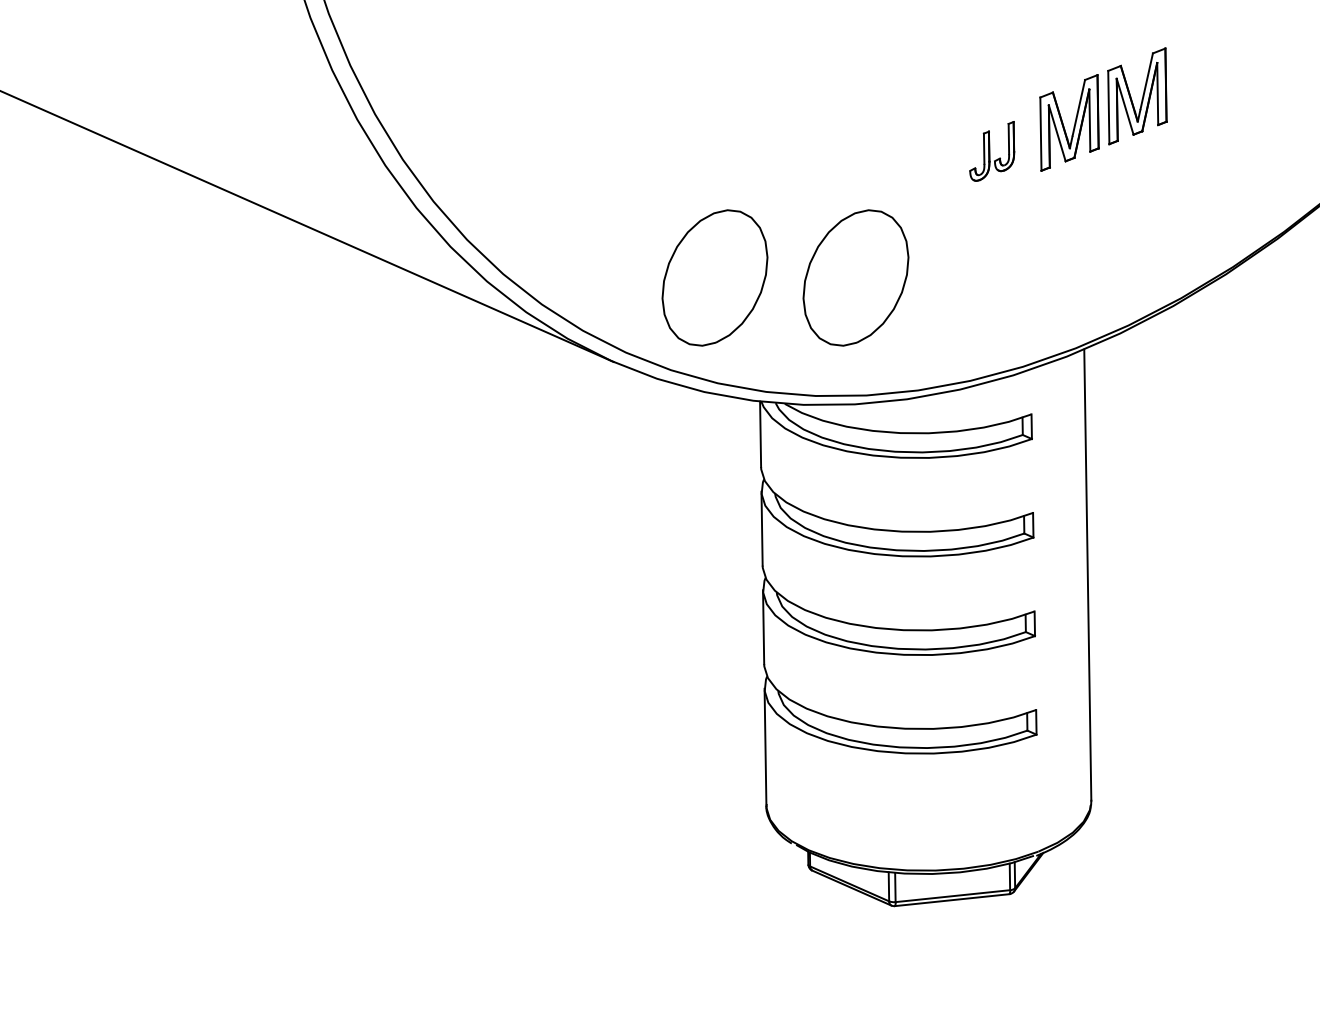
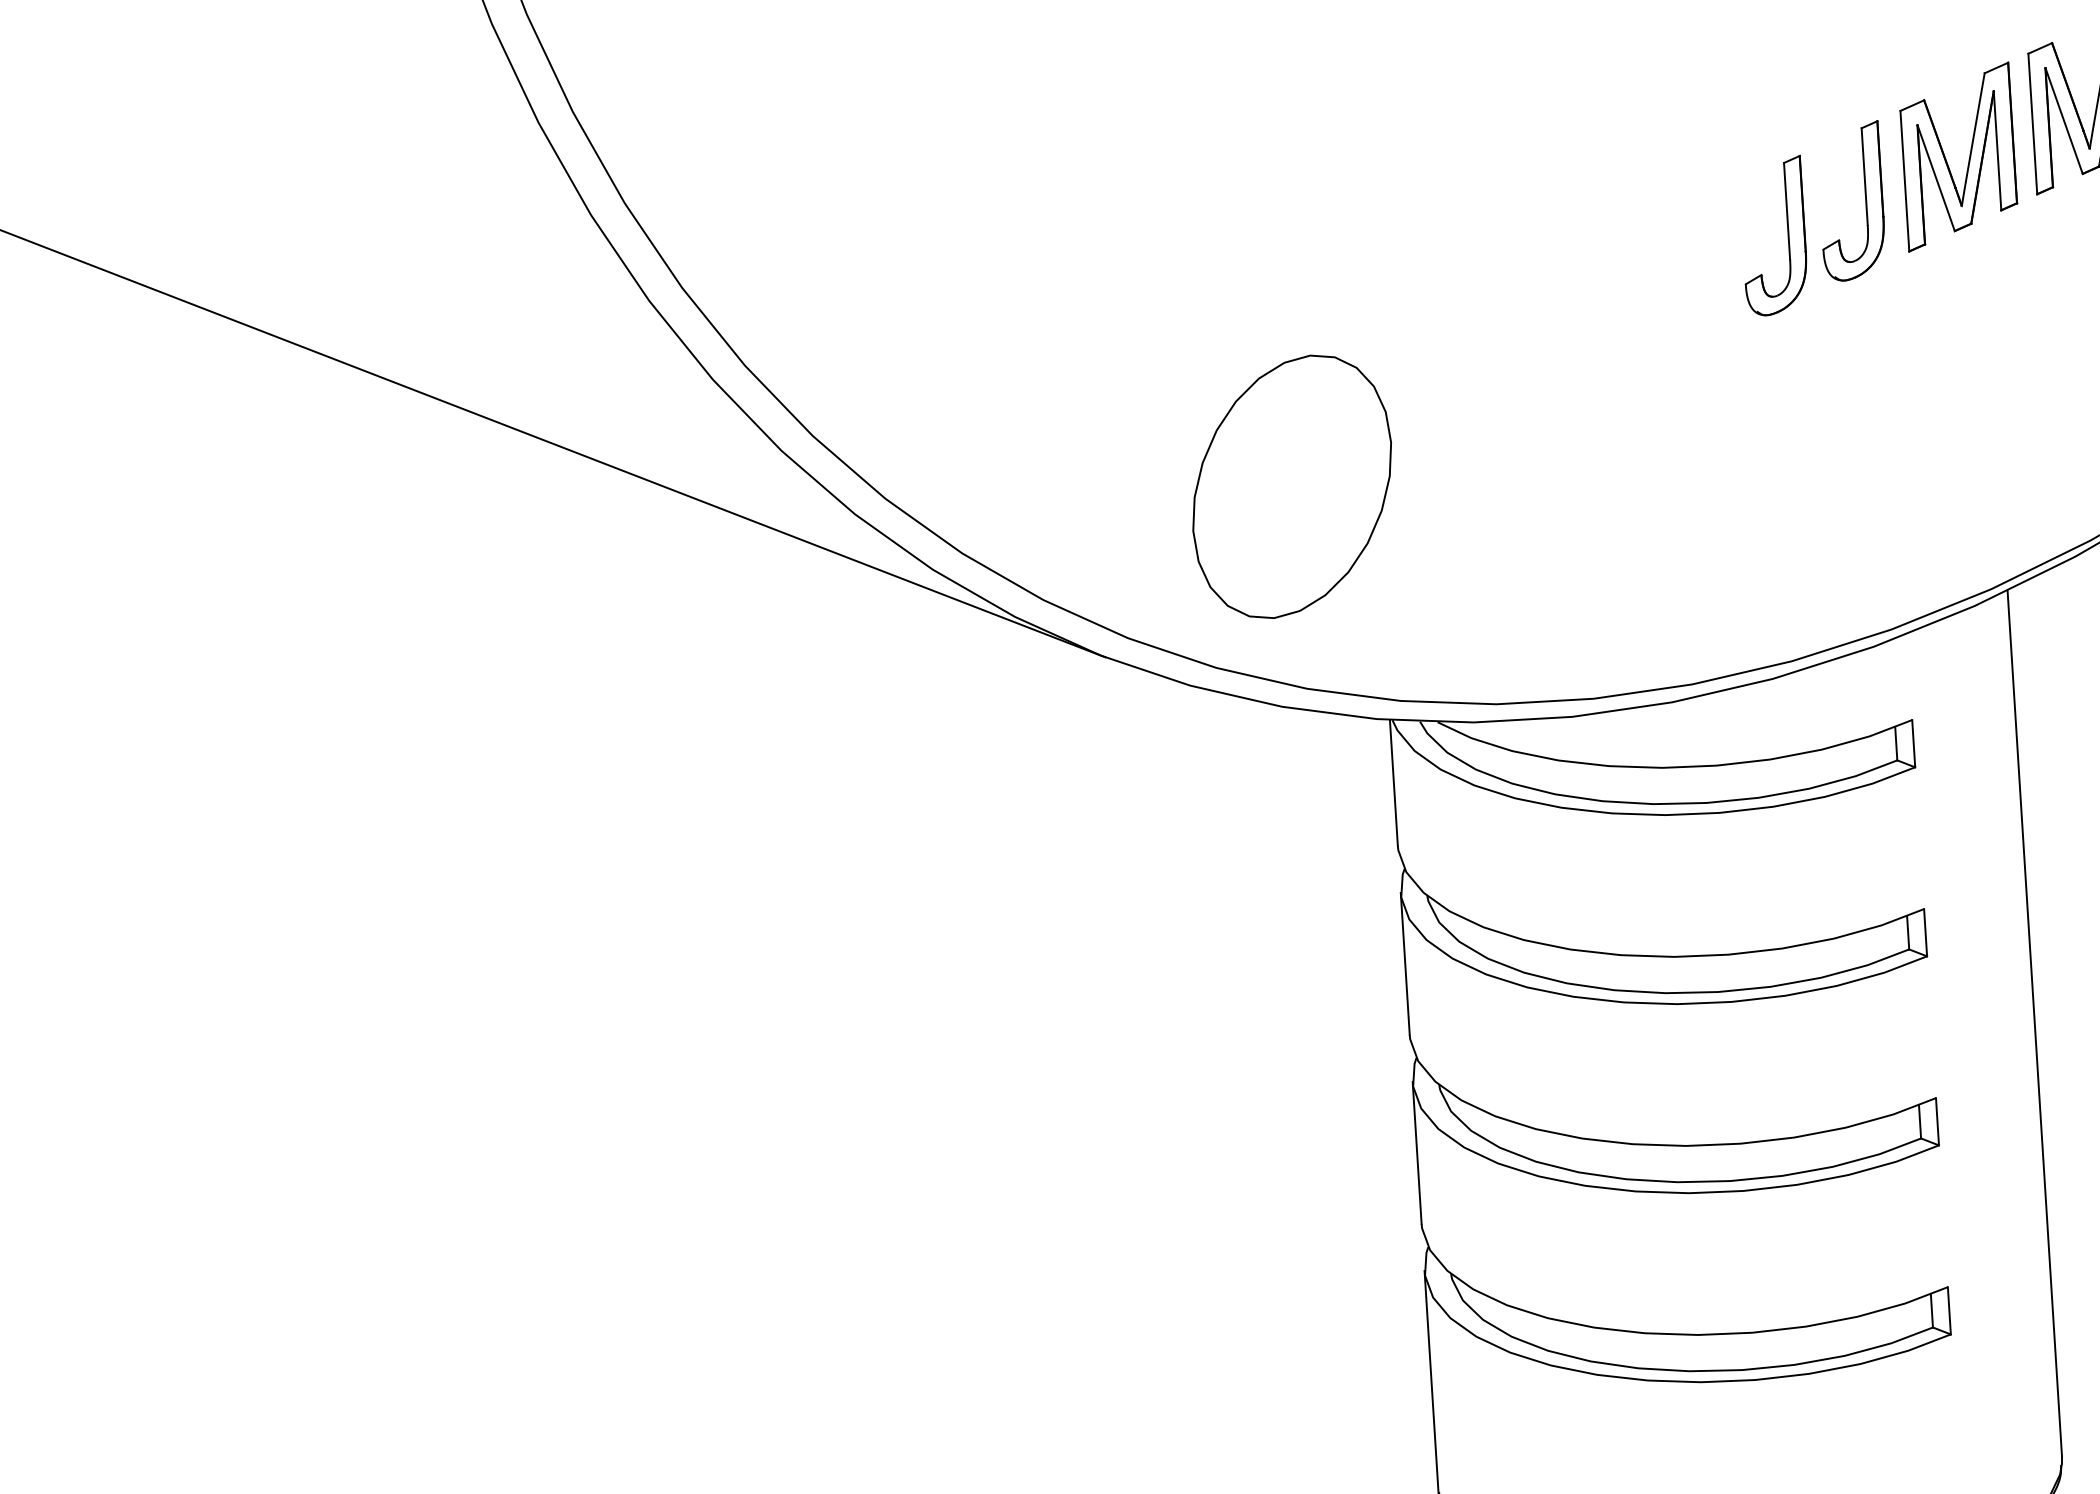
part: (991, 151) -> (1811, 218), size x1.67
part: (855, 277) -> (1561, 473), removed

